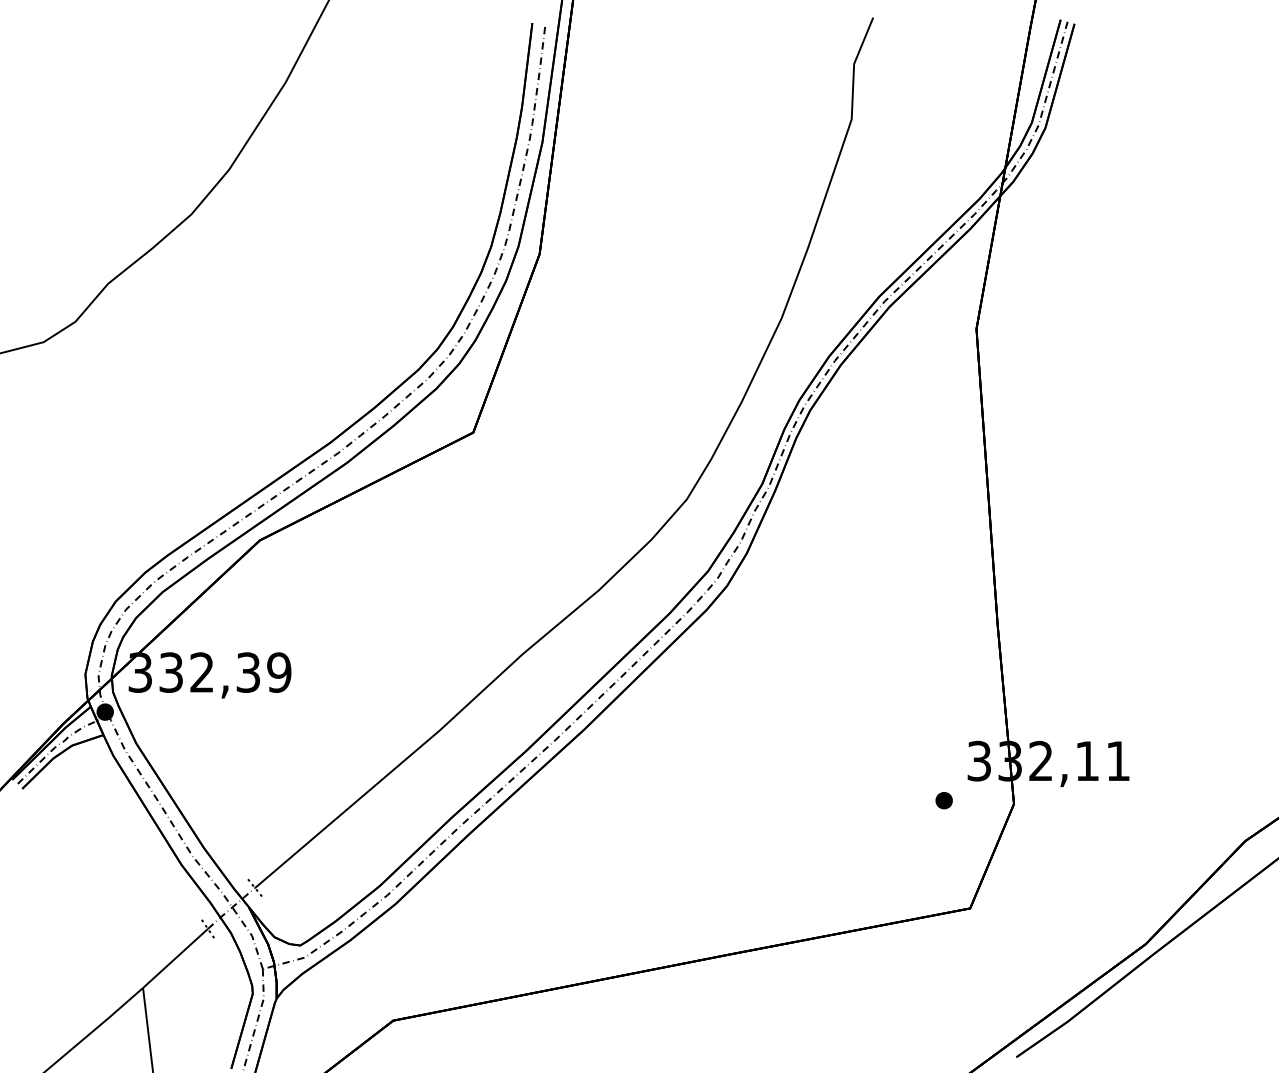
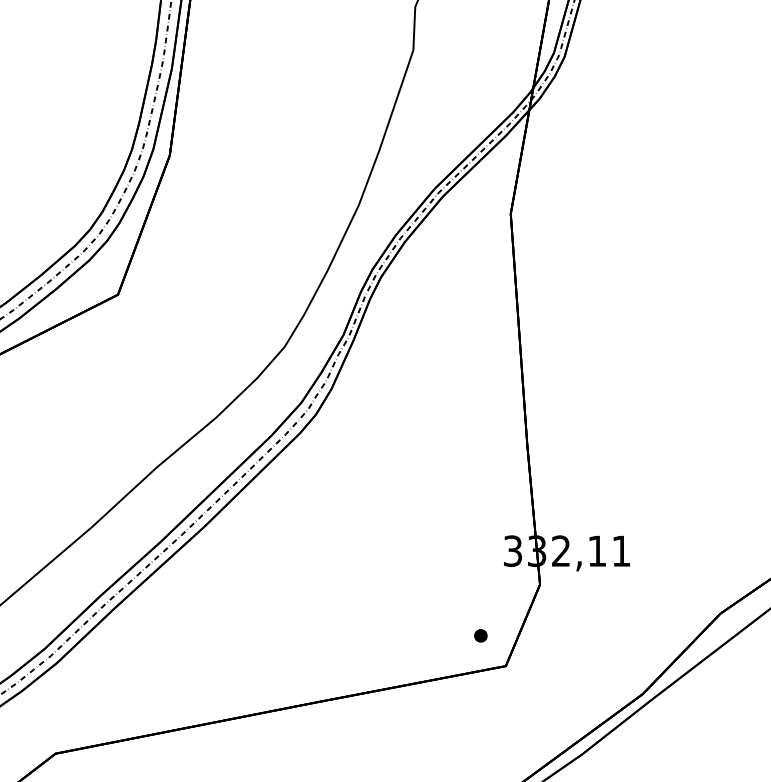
part: (943, 800) -> (480, 635), moved

